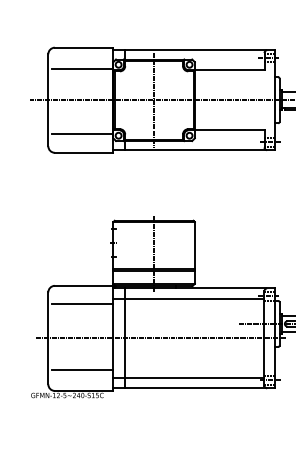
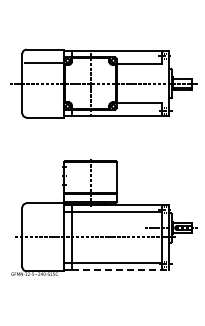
line: (81, 134) -> (43, 105), removed
line: (81, 304) -> (43, 215), removed
line: (81, 369) -> (43, 257), removed
line: (200, 388) -> (120, 269), solid -> dashed

